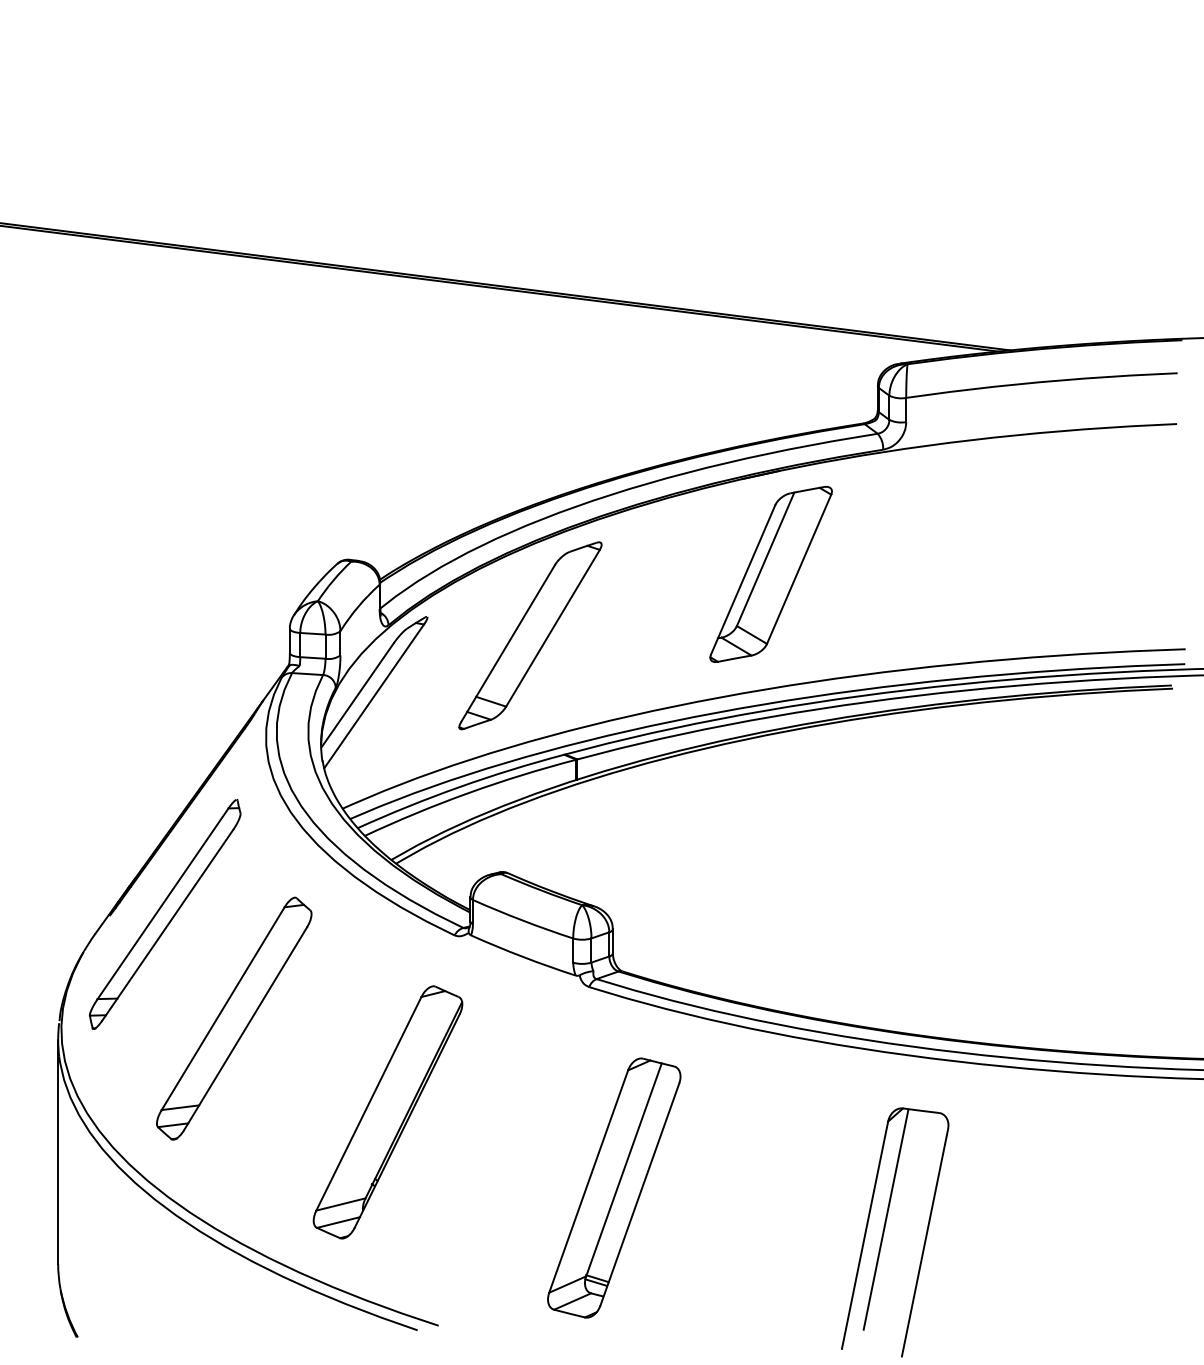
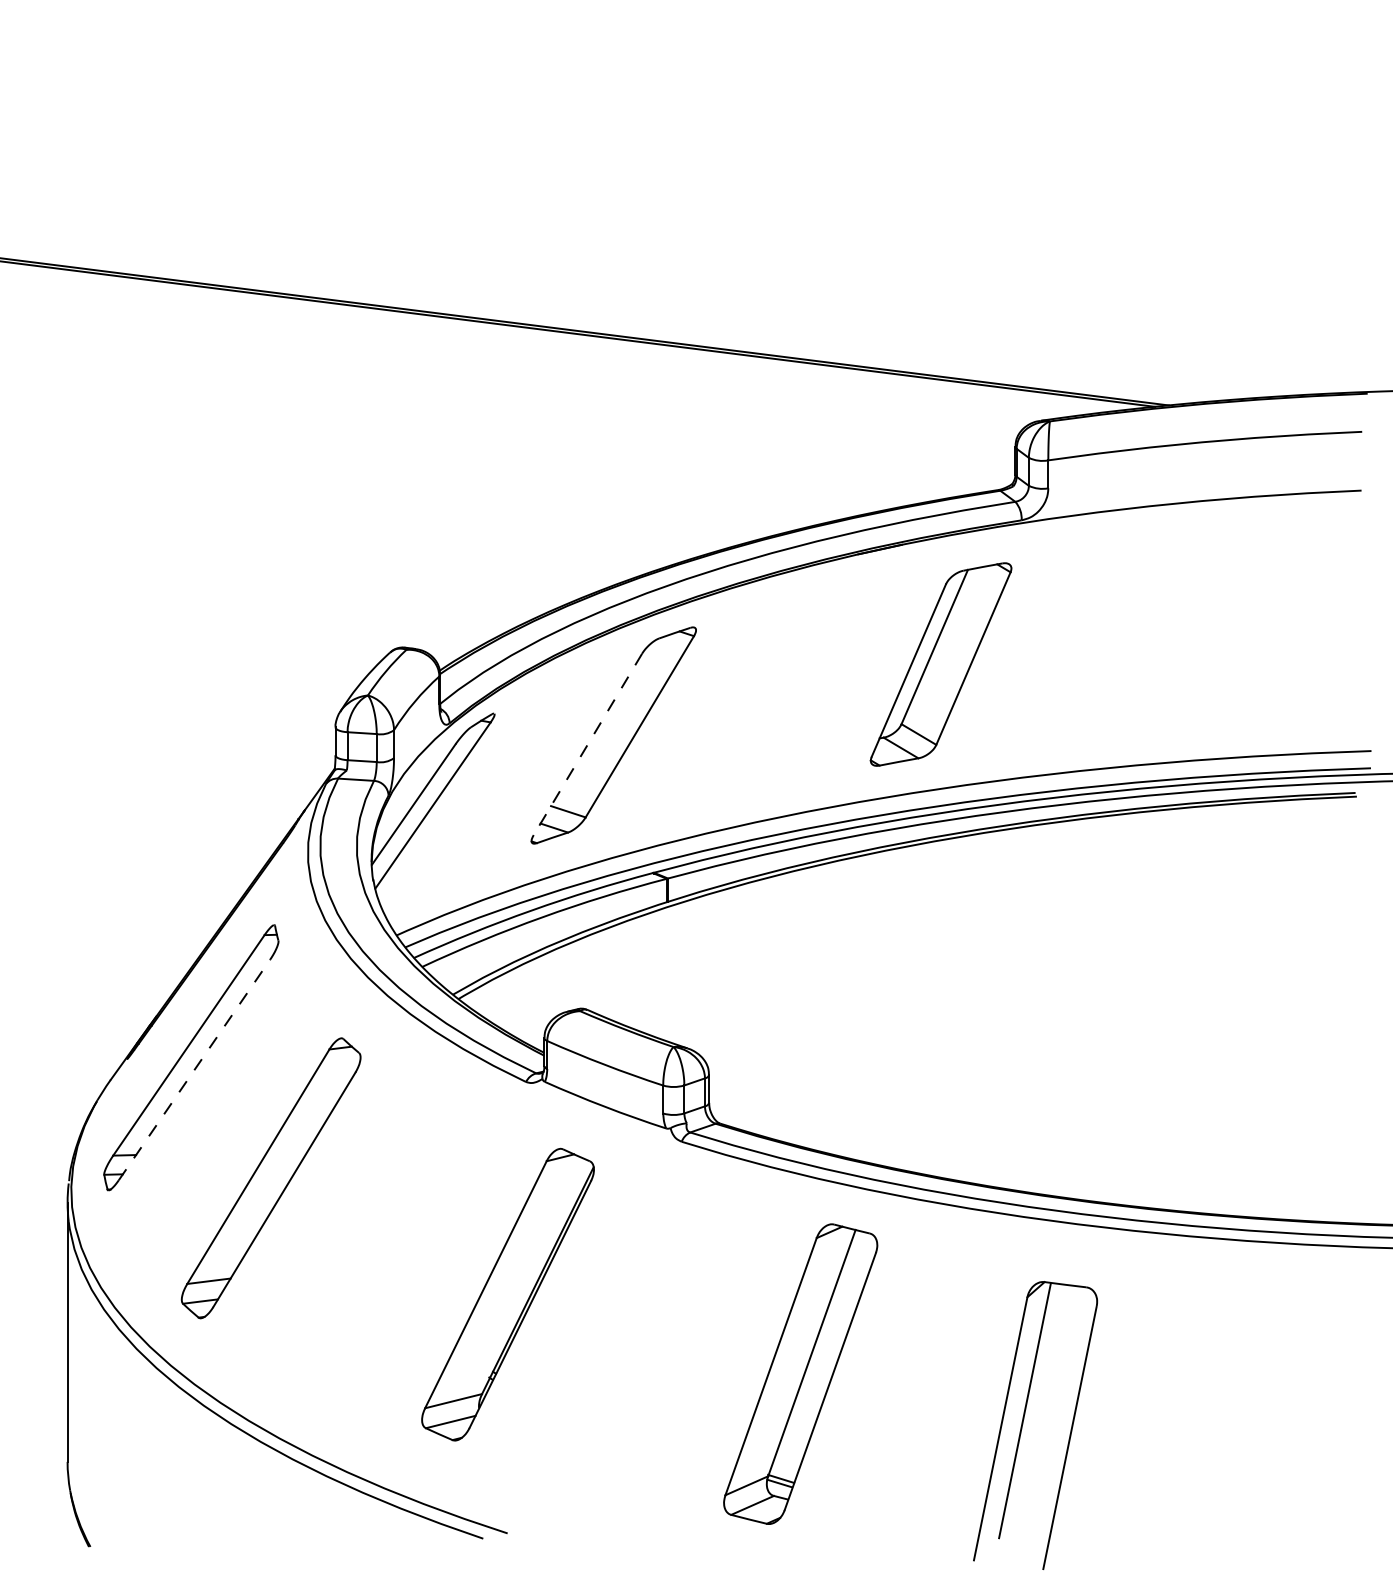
part: (770, 574) -> (940, 664), moved
line: (507, 643) -> (587, 744), solid -> dashed
line: (167, 925) -> (194, 1070), solid -> dashed
part: (387, 1112) -> (507, 1294), moved
part: (614, 1187) -> (800, 1373), moved

